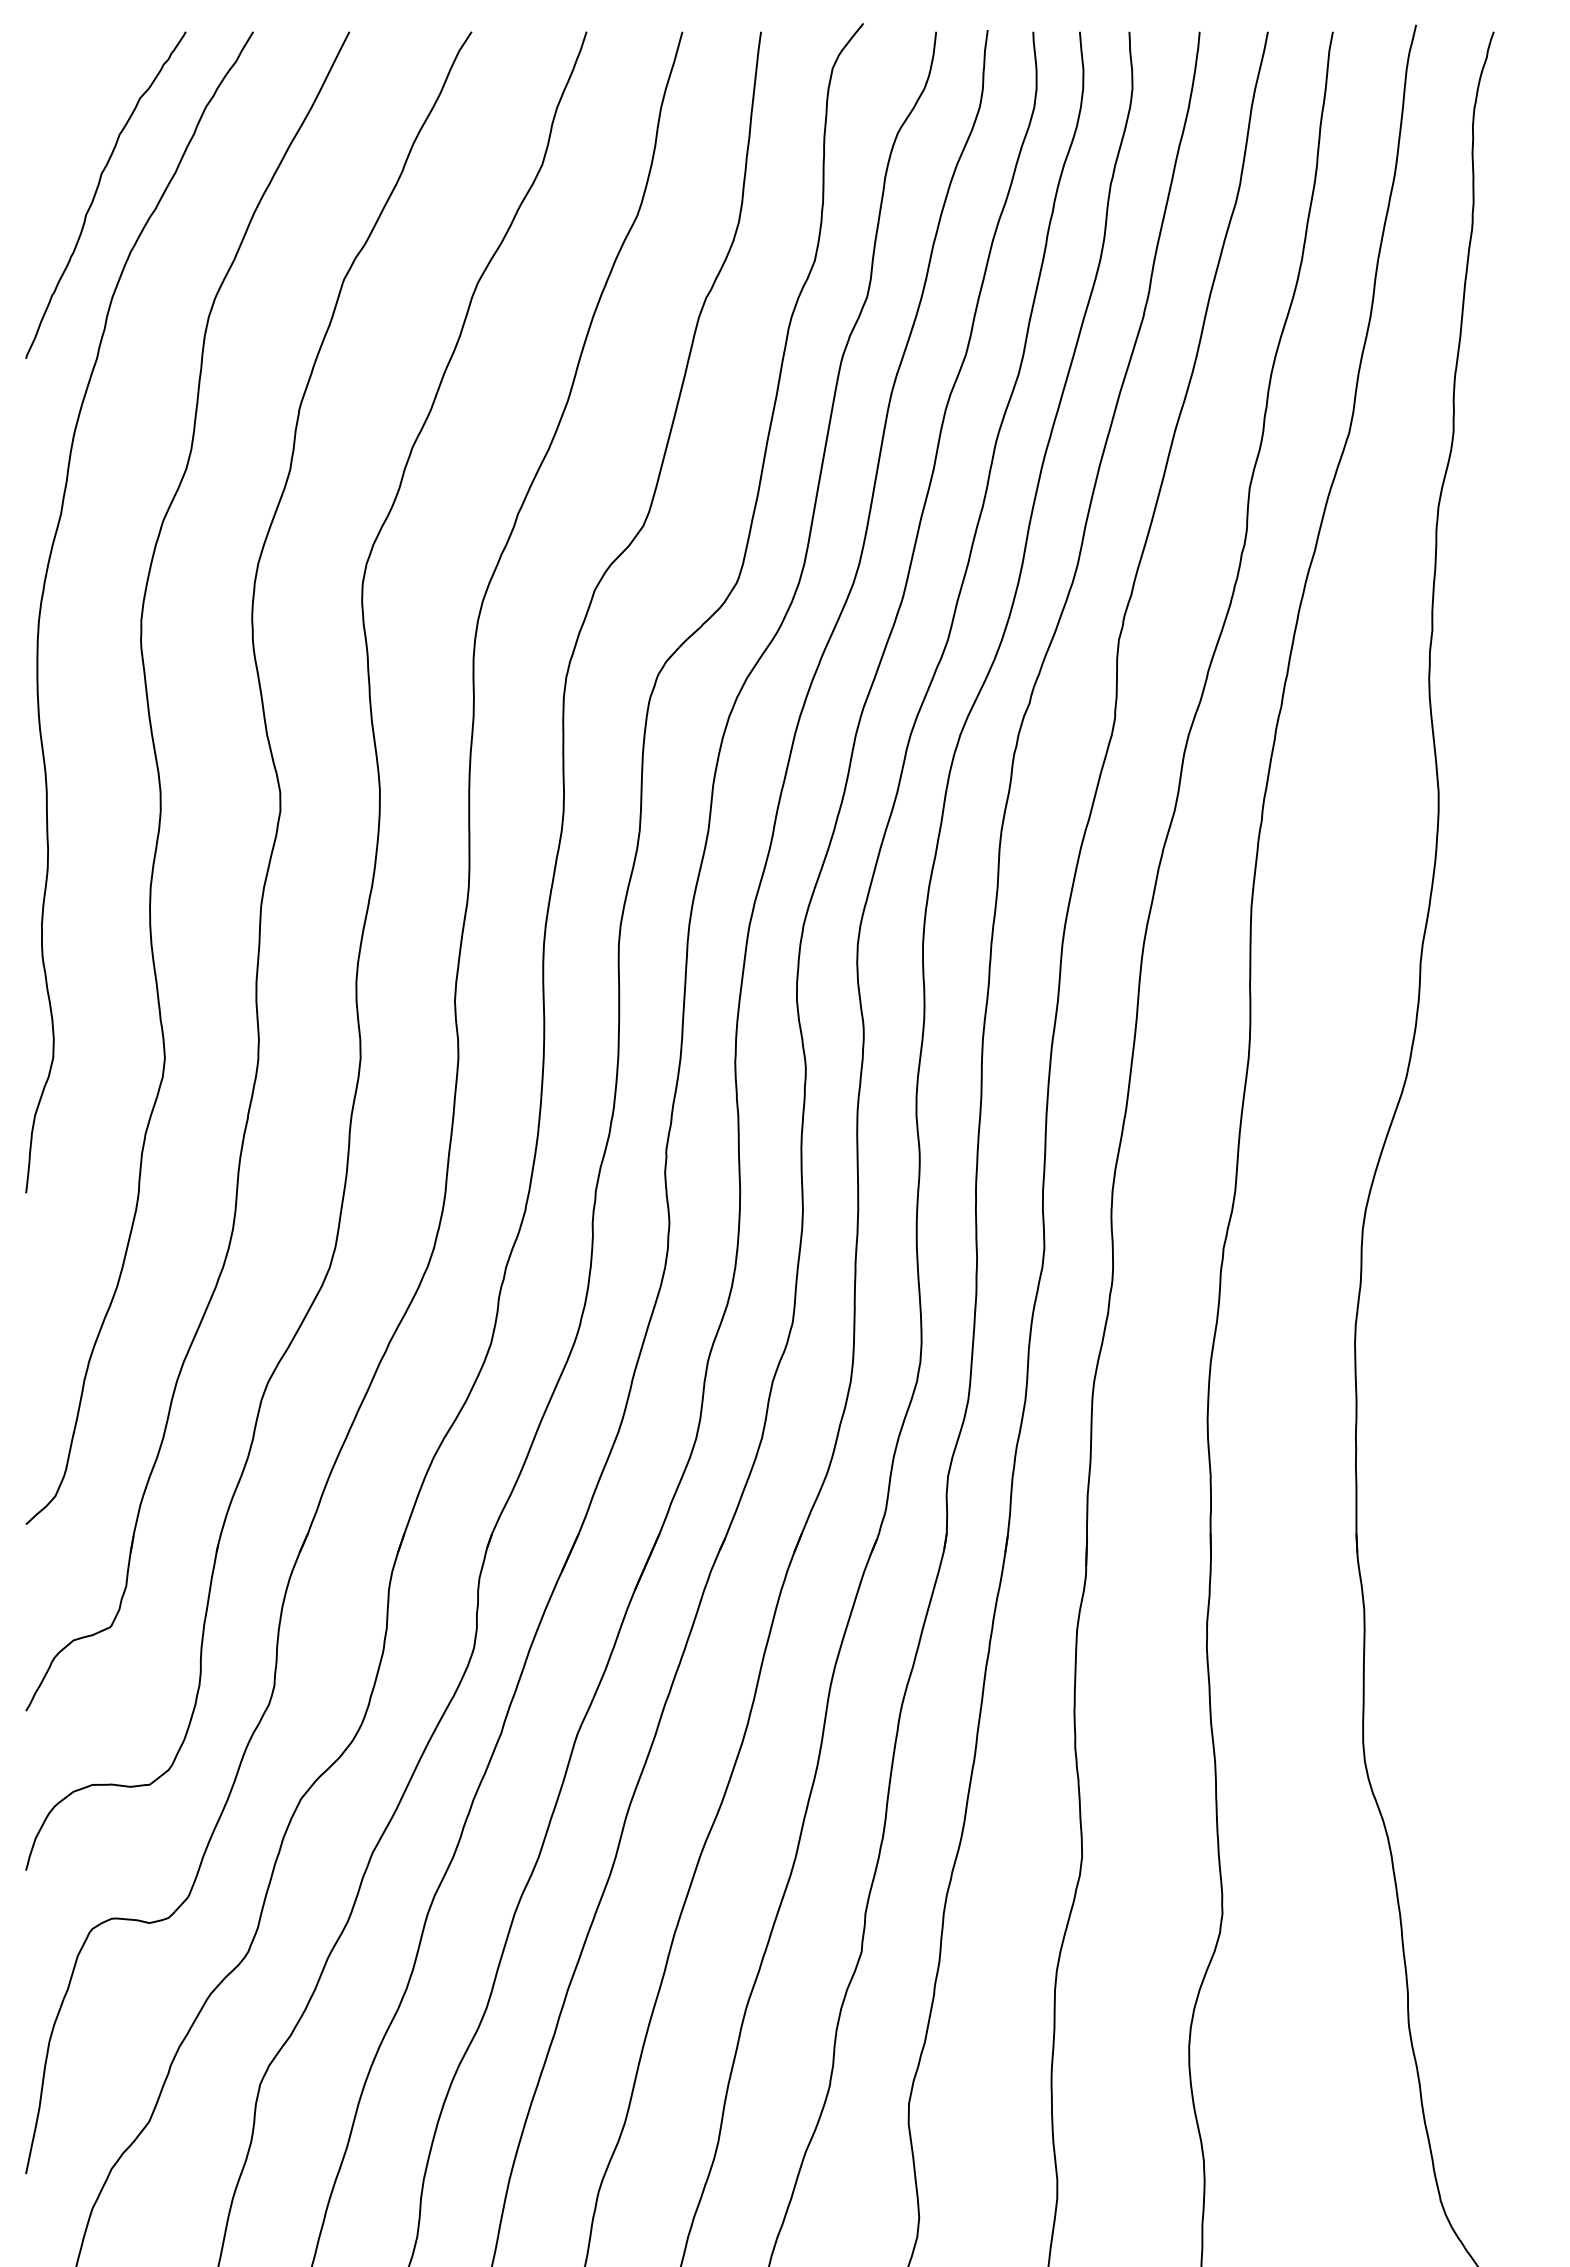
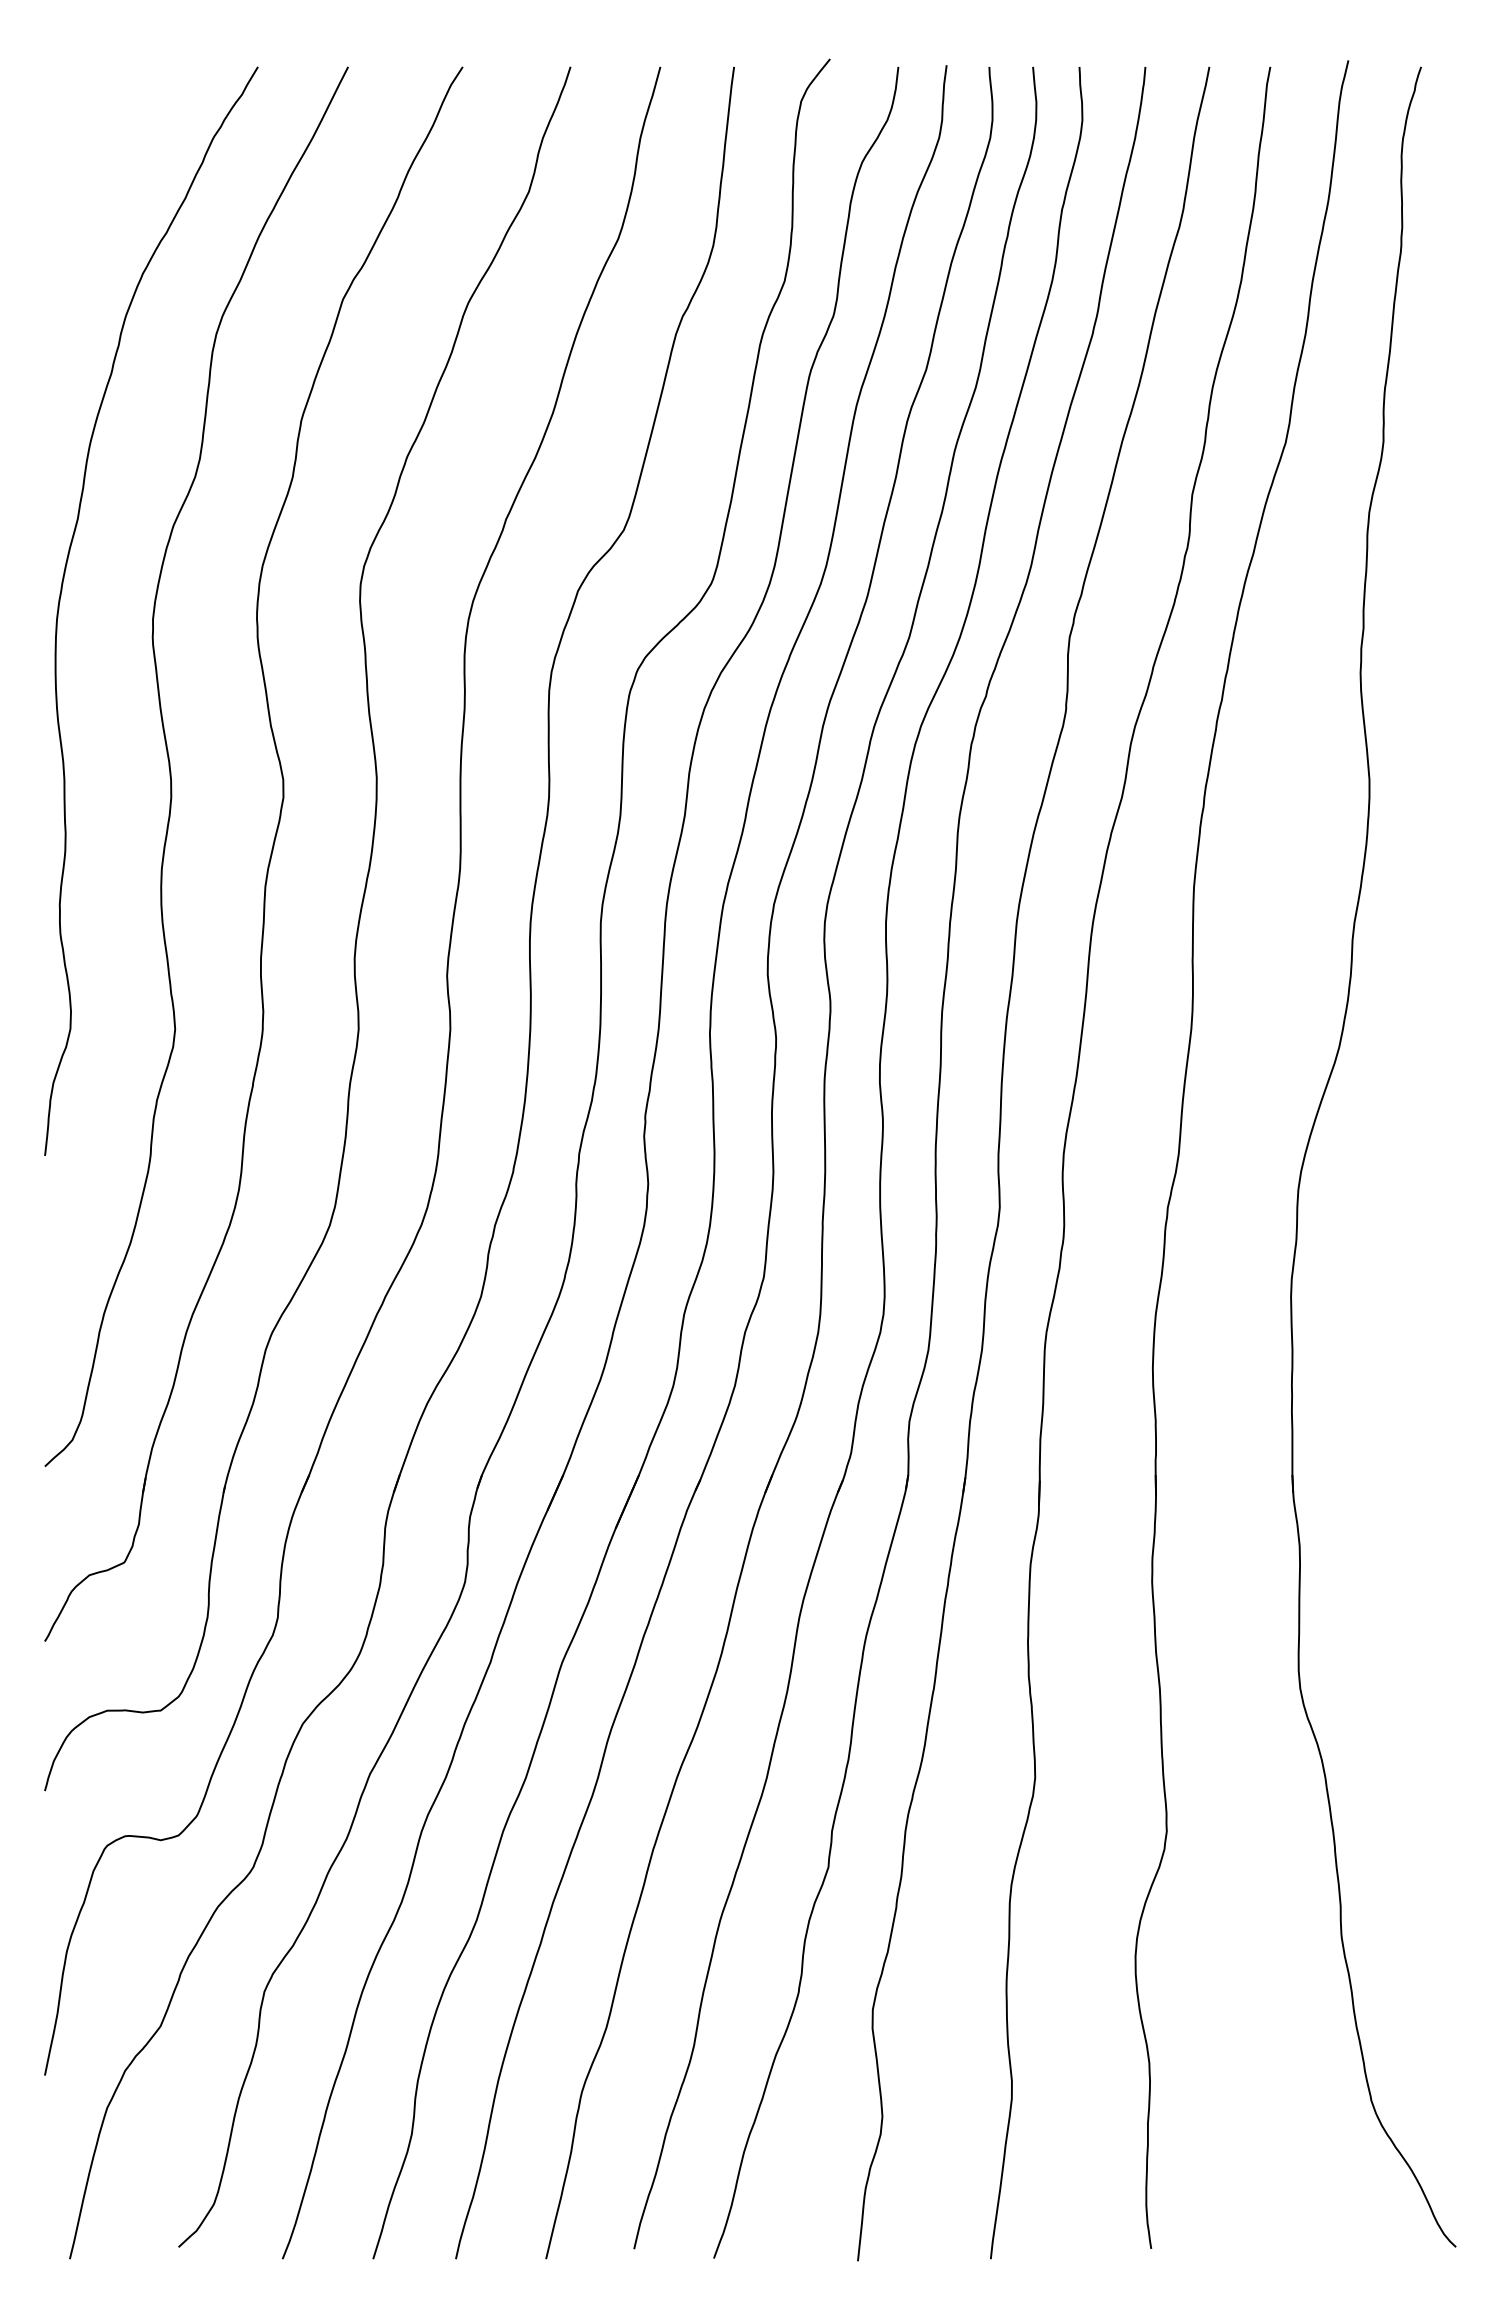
curve: (98, 190) -> (112, 215), removed

